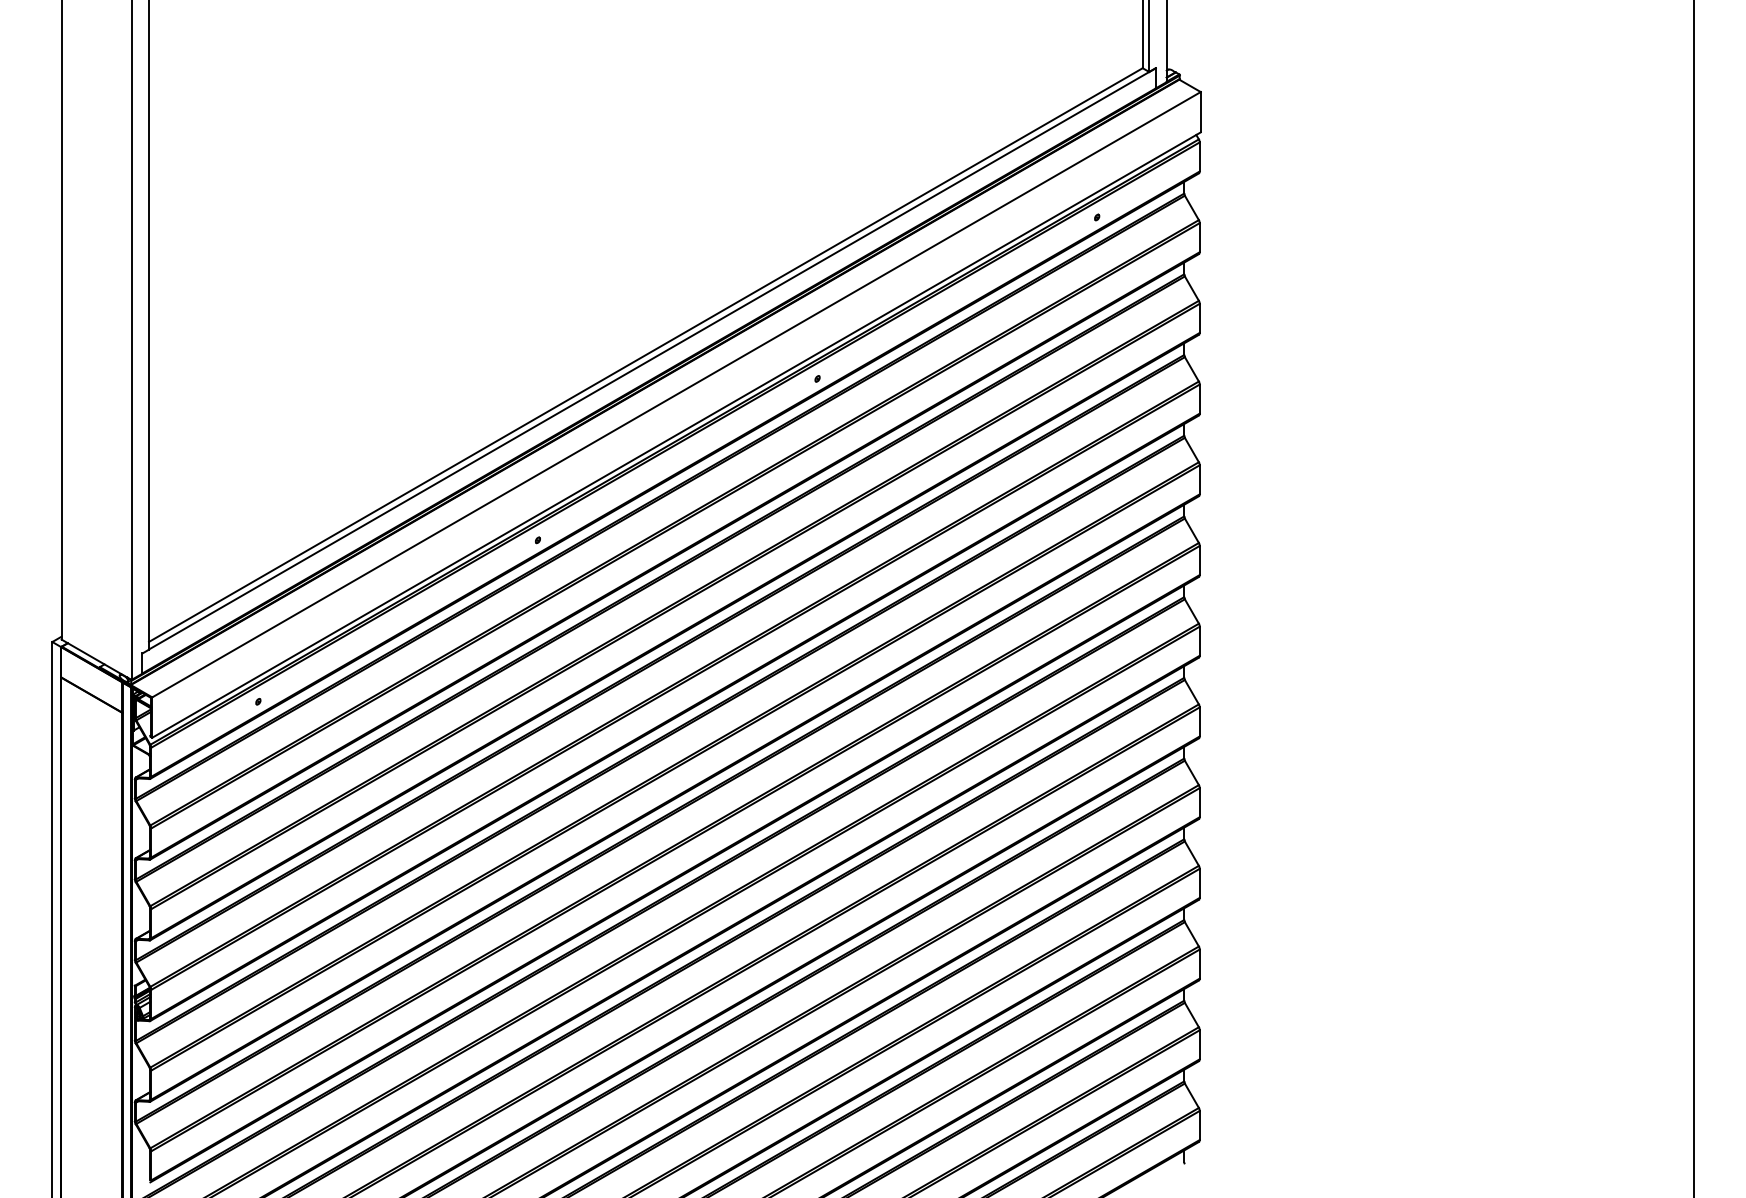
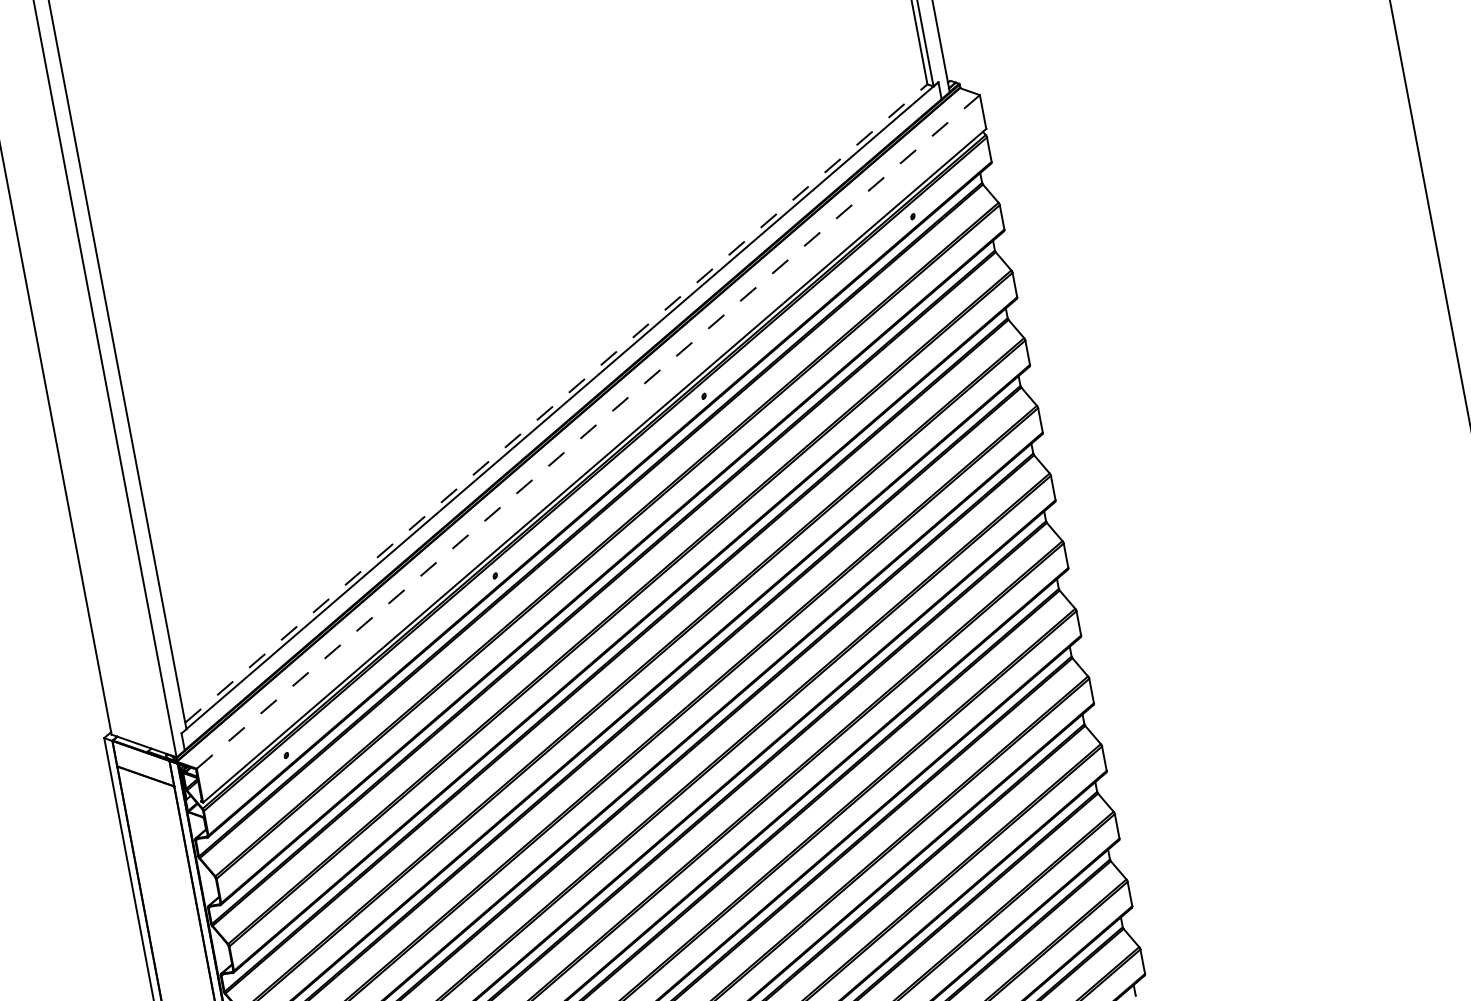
line: (645, 355) -> (556, 403), solid -> dashed
line: (676, 394) -> (588, 431), solid -> dashed

